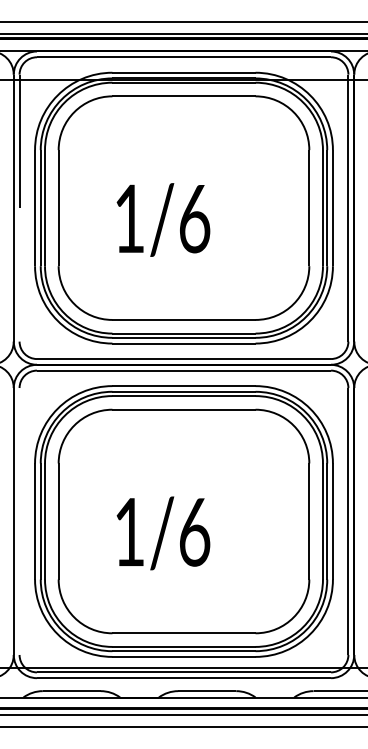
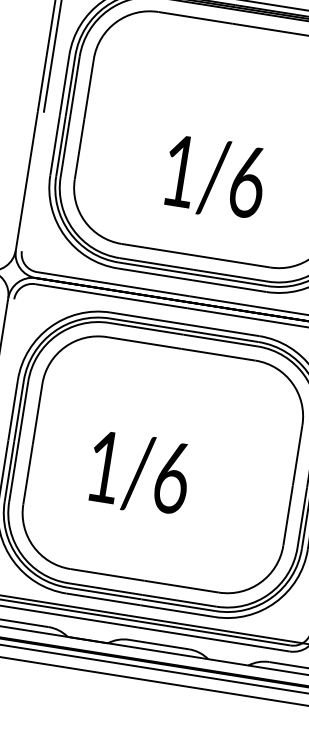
text: (163, 219) -> (215, 177), moved

